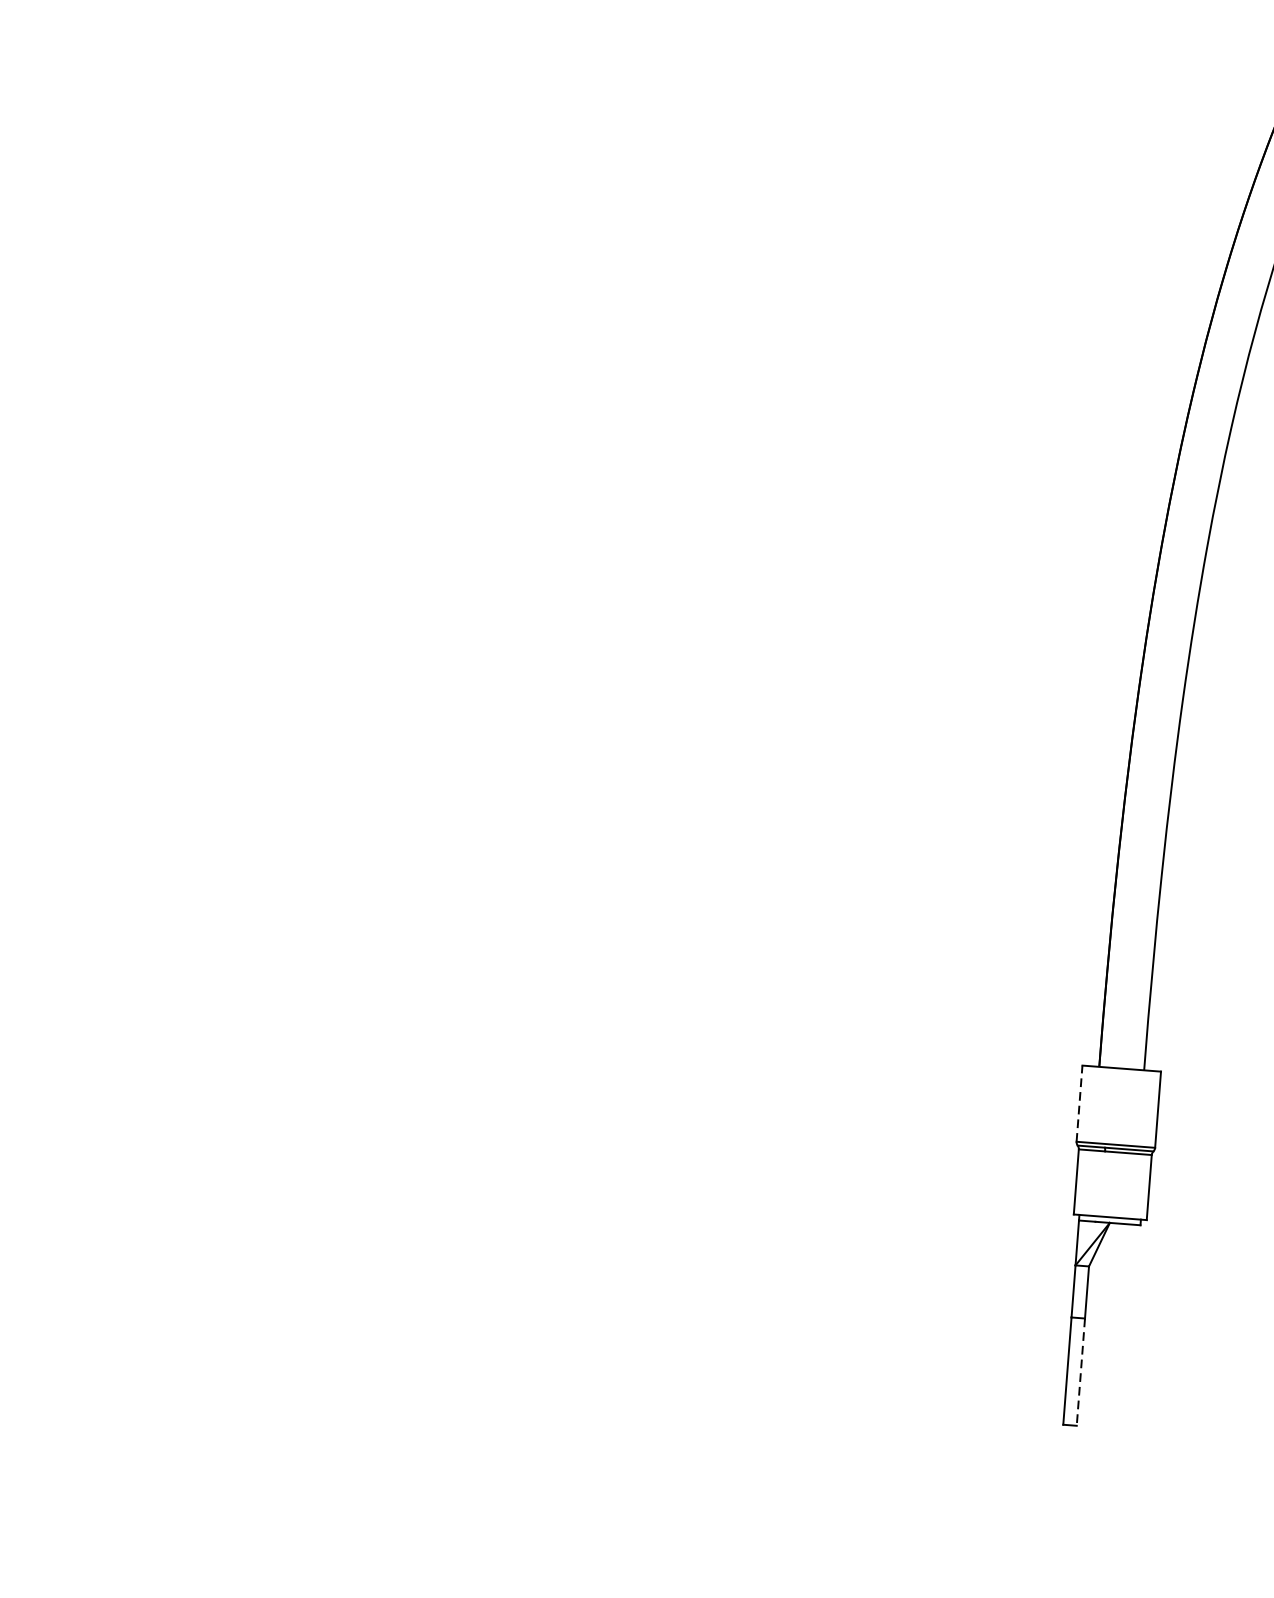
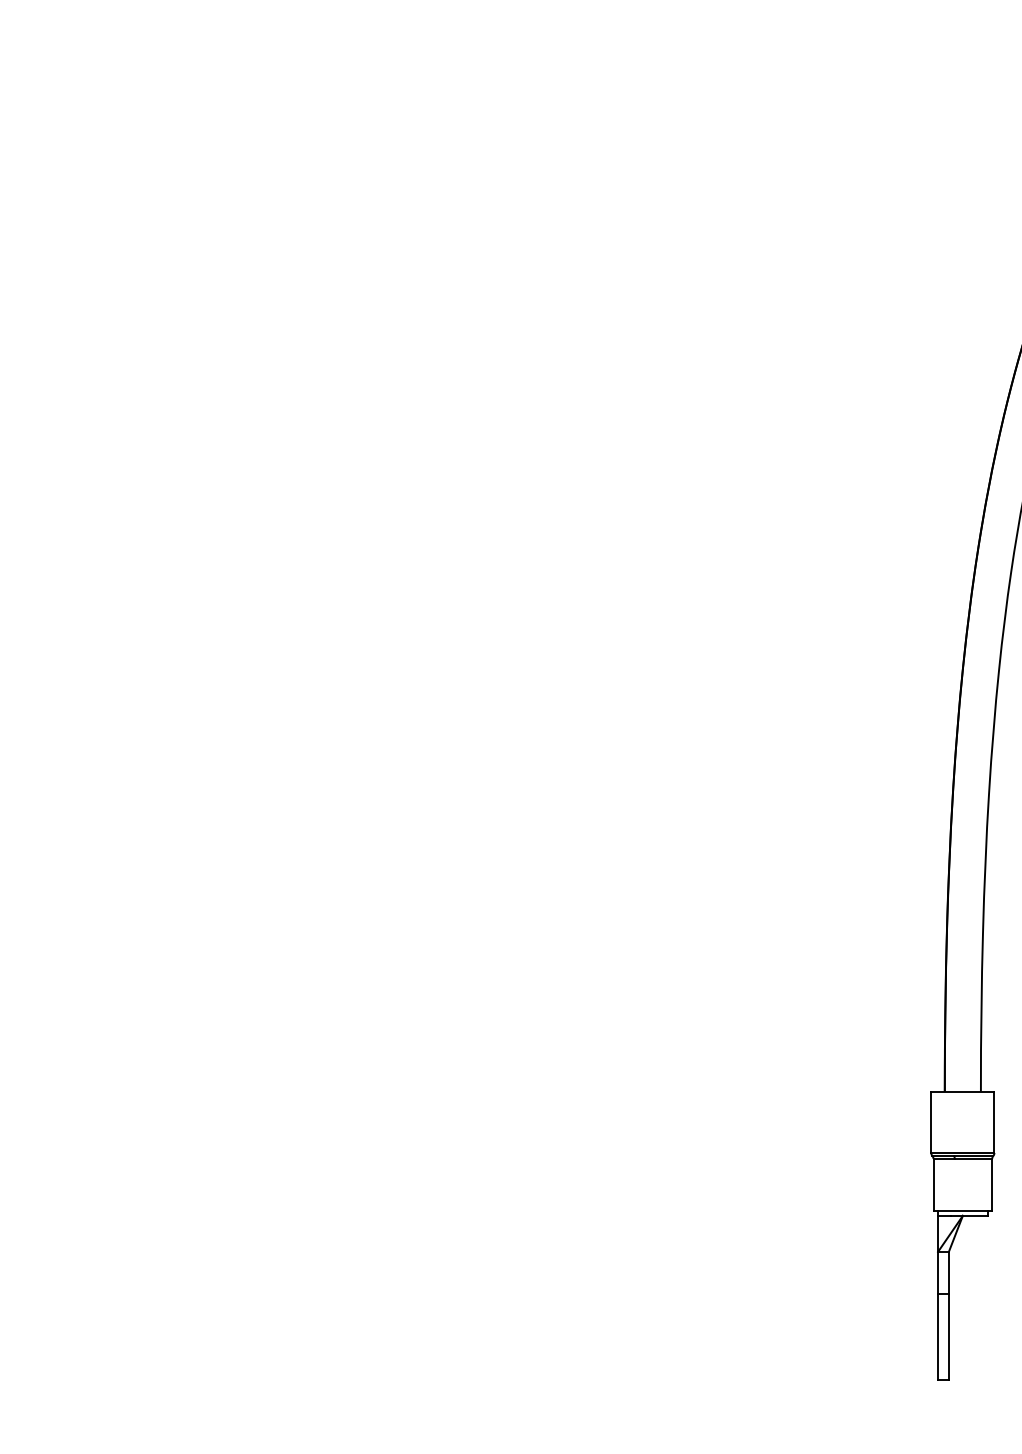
line: (1079, 1103) -> (931, 1122), dashed -> solid
line: (1080, 1372) -> (948, 1337), dashed -> solid

